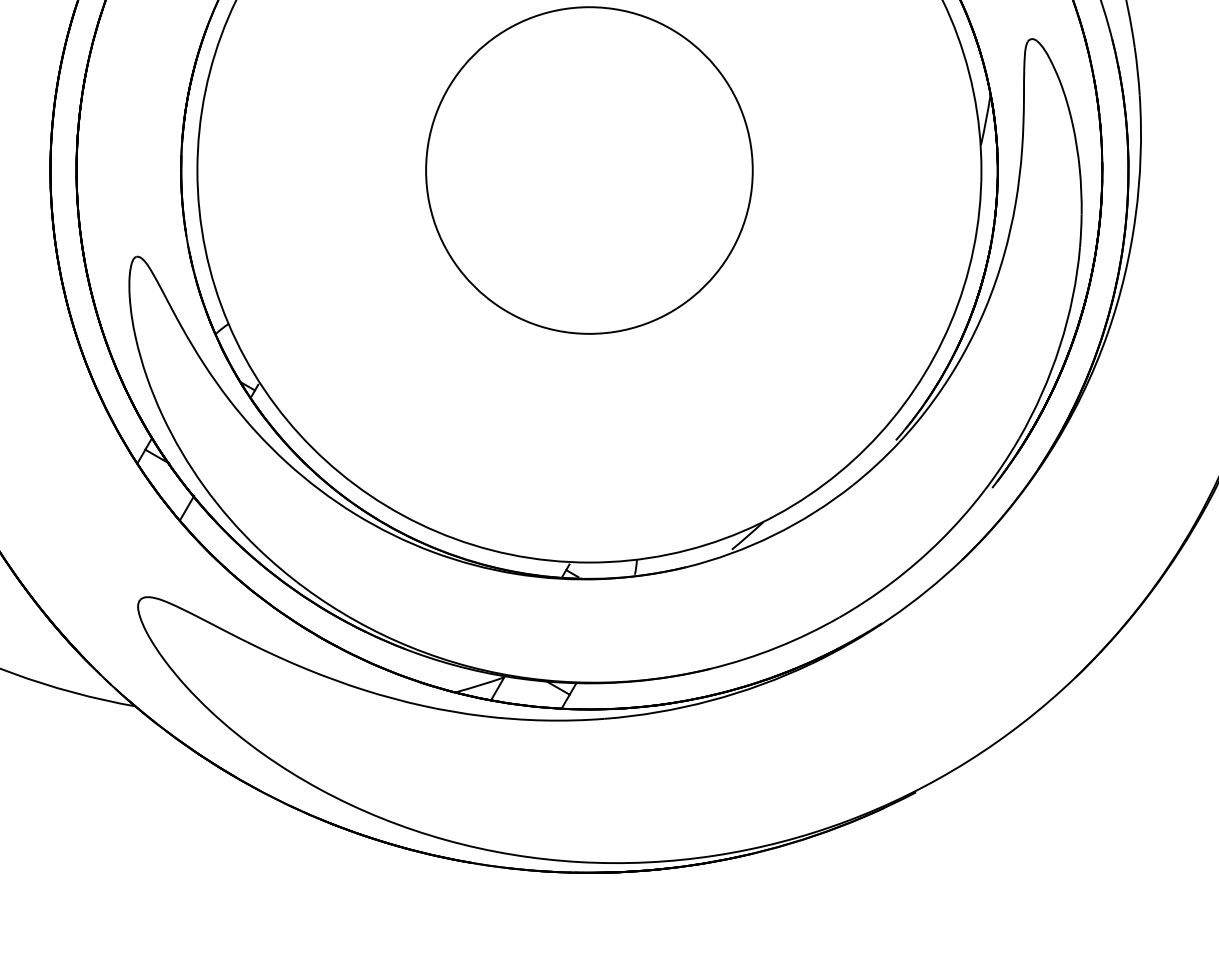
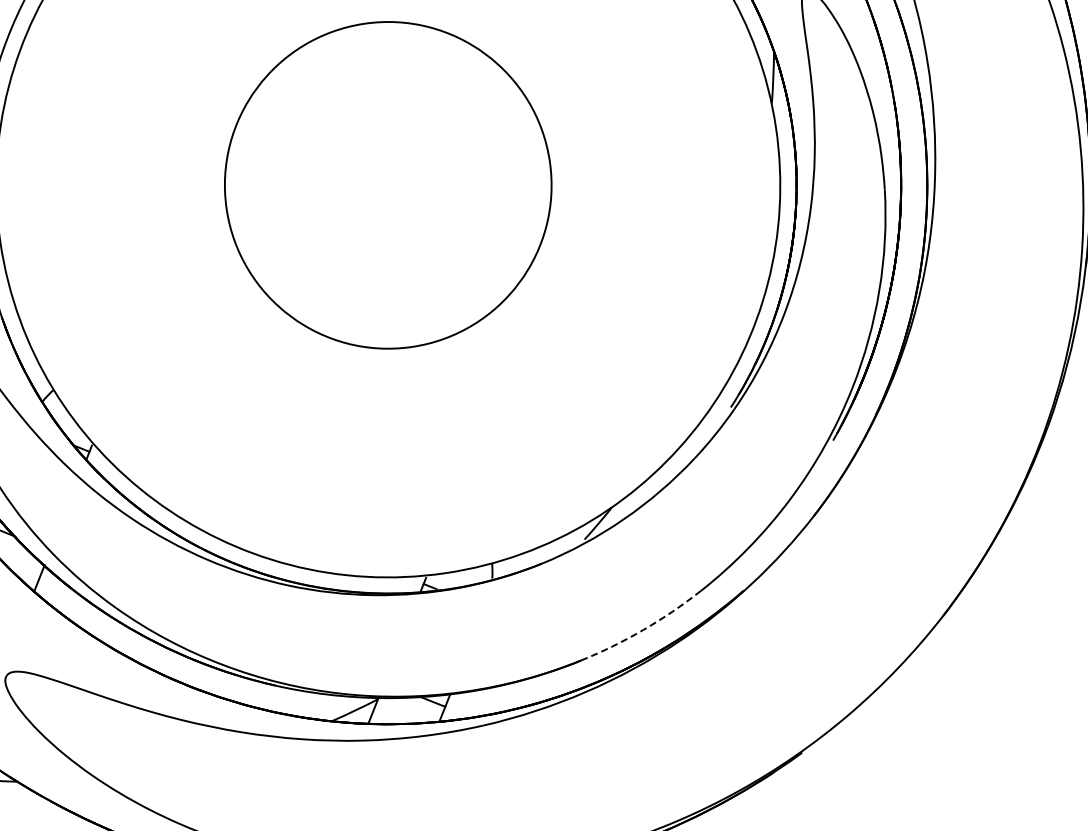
arc: (776, 647) -> (642, 629), solid -> dashed

